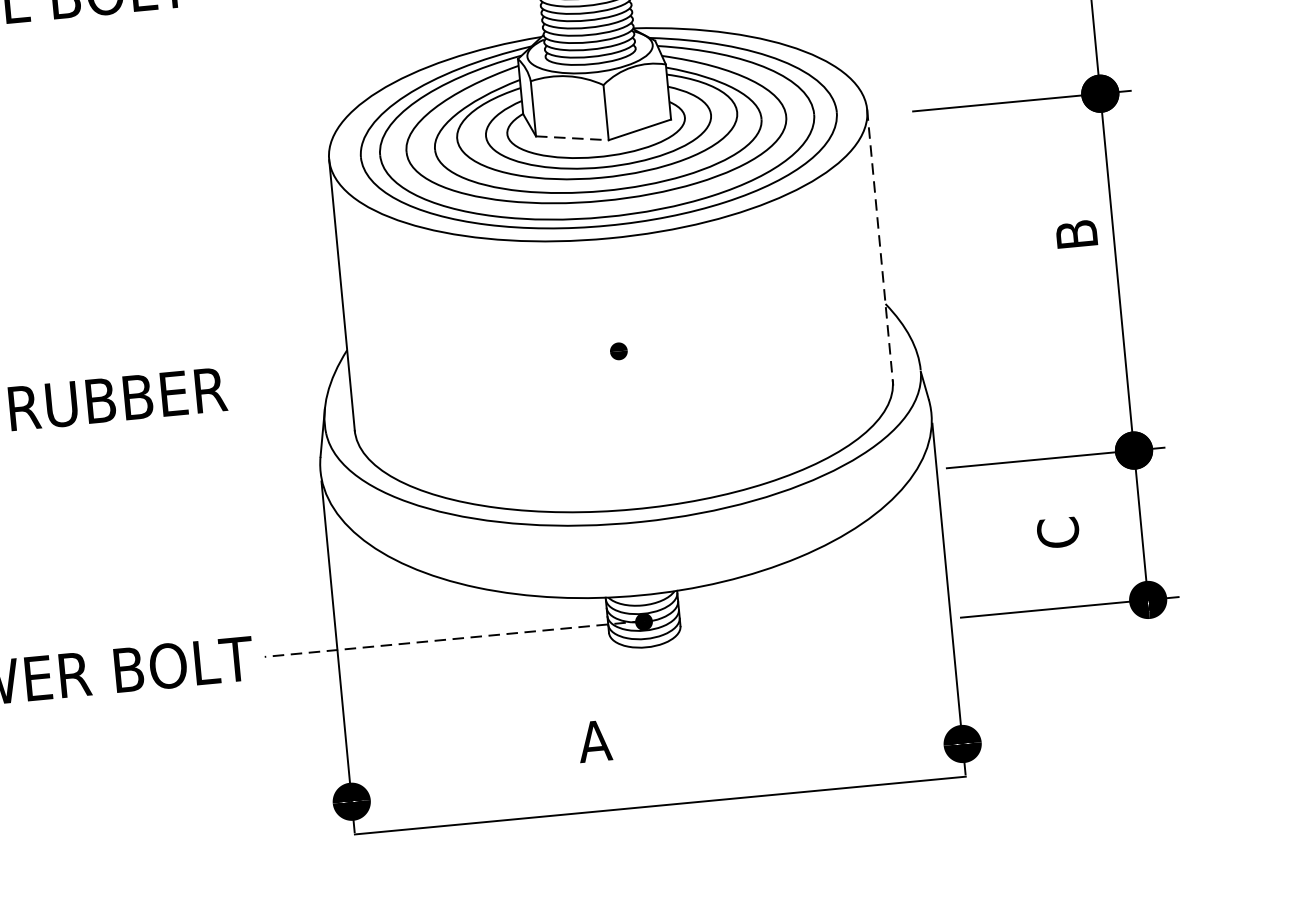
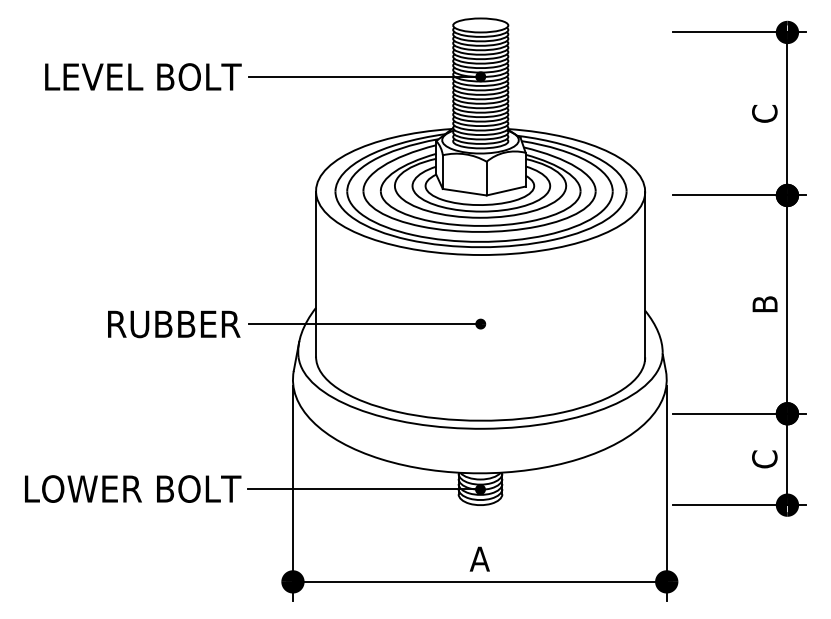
line: (573, 138) -> (465, 192), dashed -> solid
text: (1075, 234) -> (764, 304), moved
line: (880, 248) -> (645, 276), dashed -> solid
line: (428, 369) -> (364, 324), added
text: (1057, 533) -> (764, 459), moved
line: (454, 639) -> (364, 489), dashed -> solid
text: (594, 740) -> (479, 558), moved
line: (659, 804) -> (479, 581), moved

